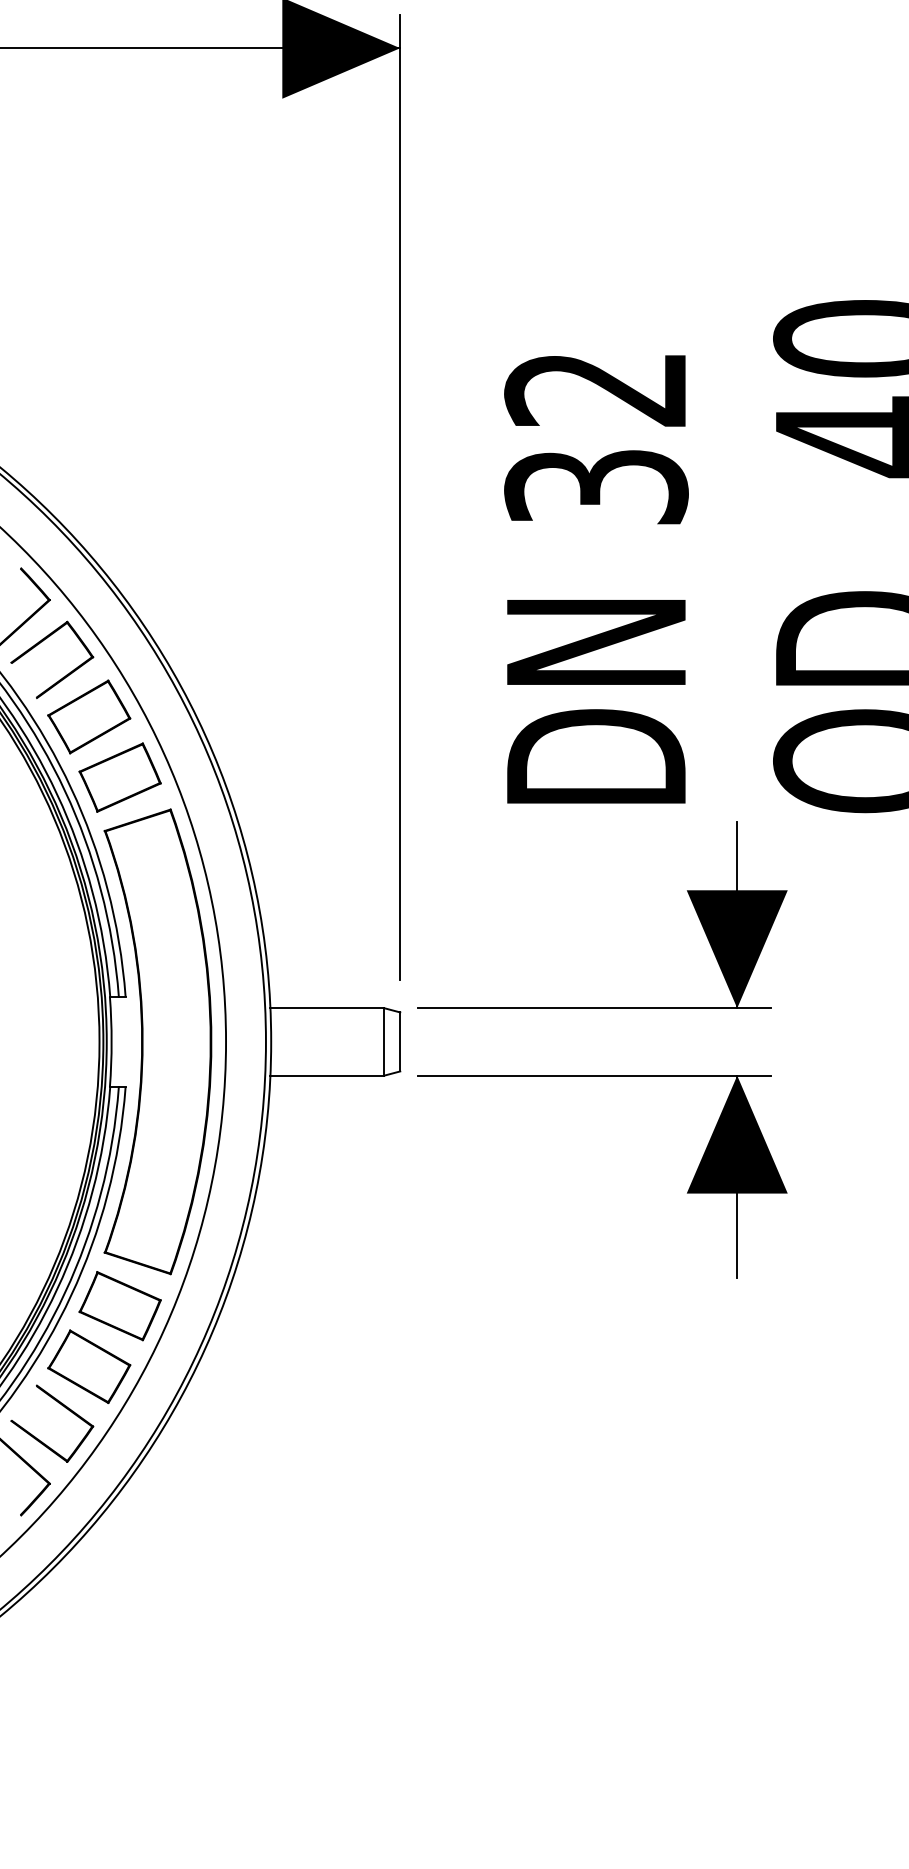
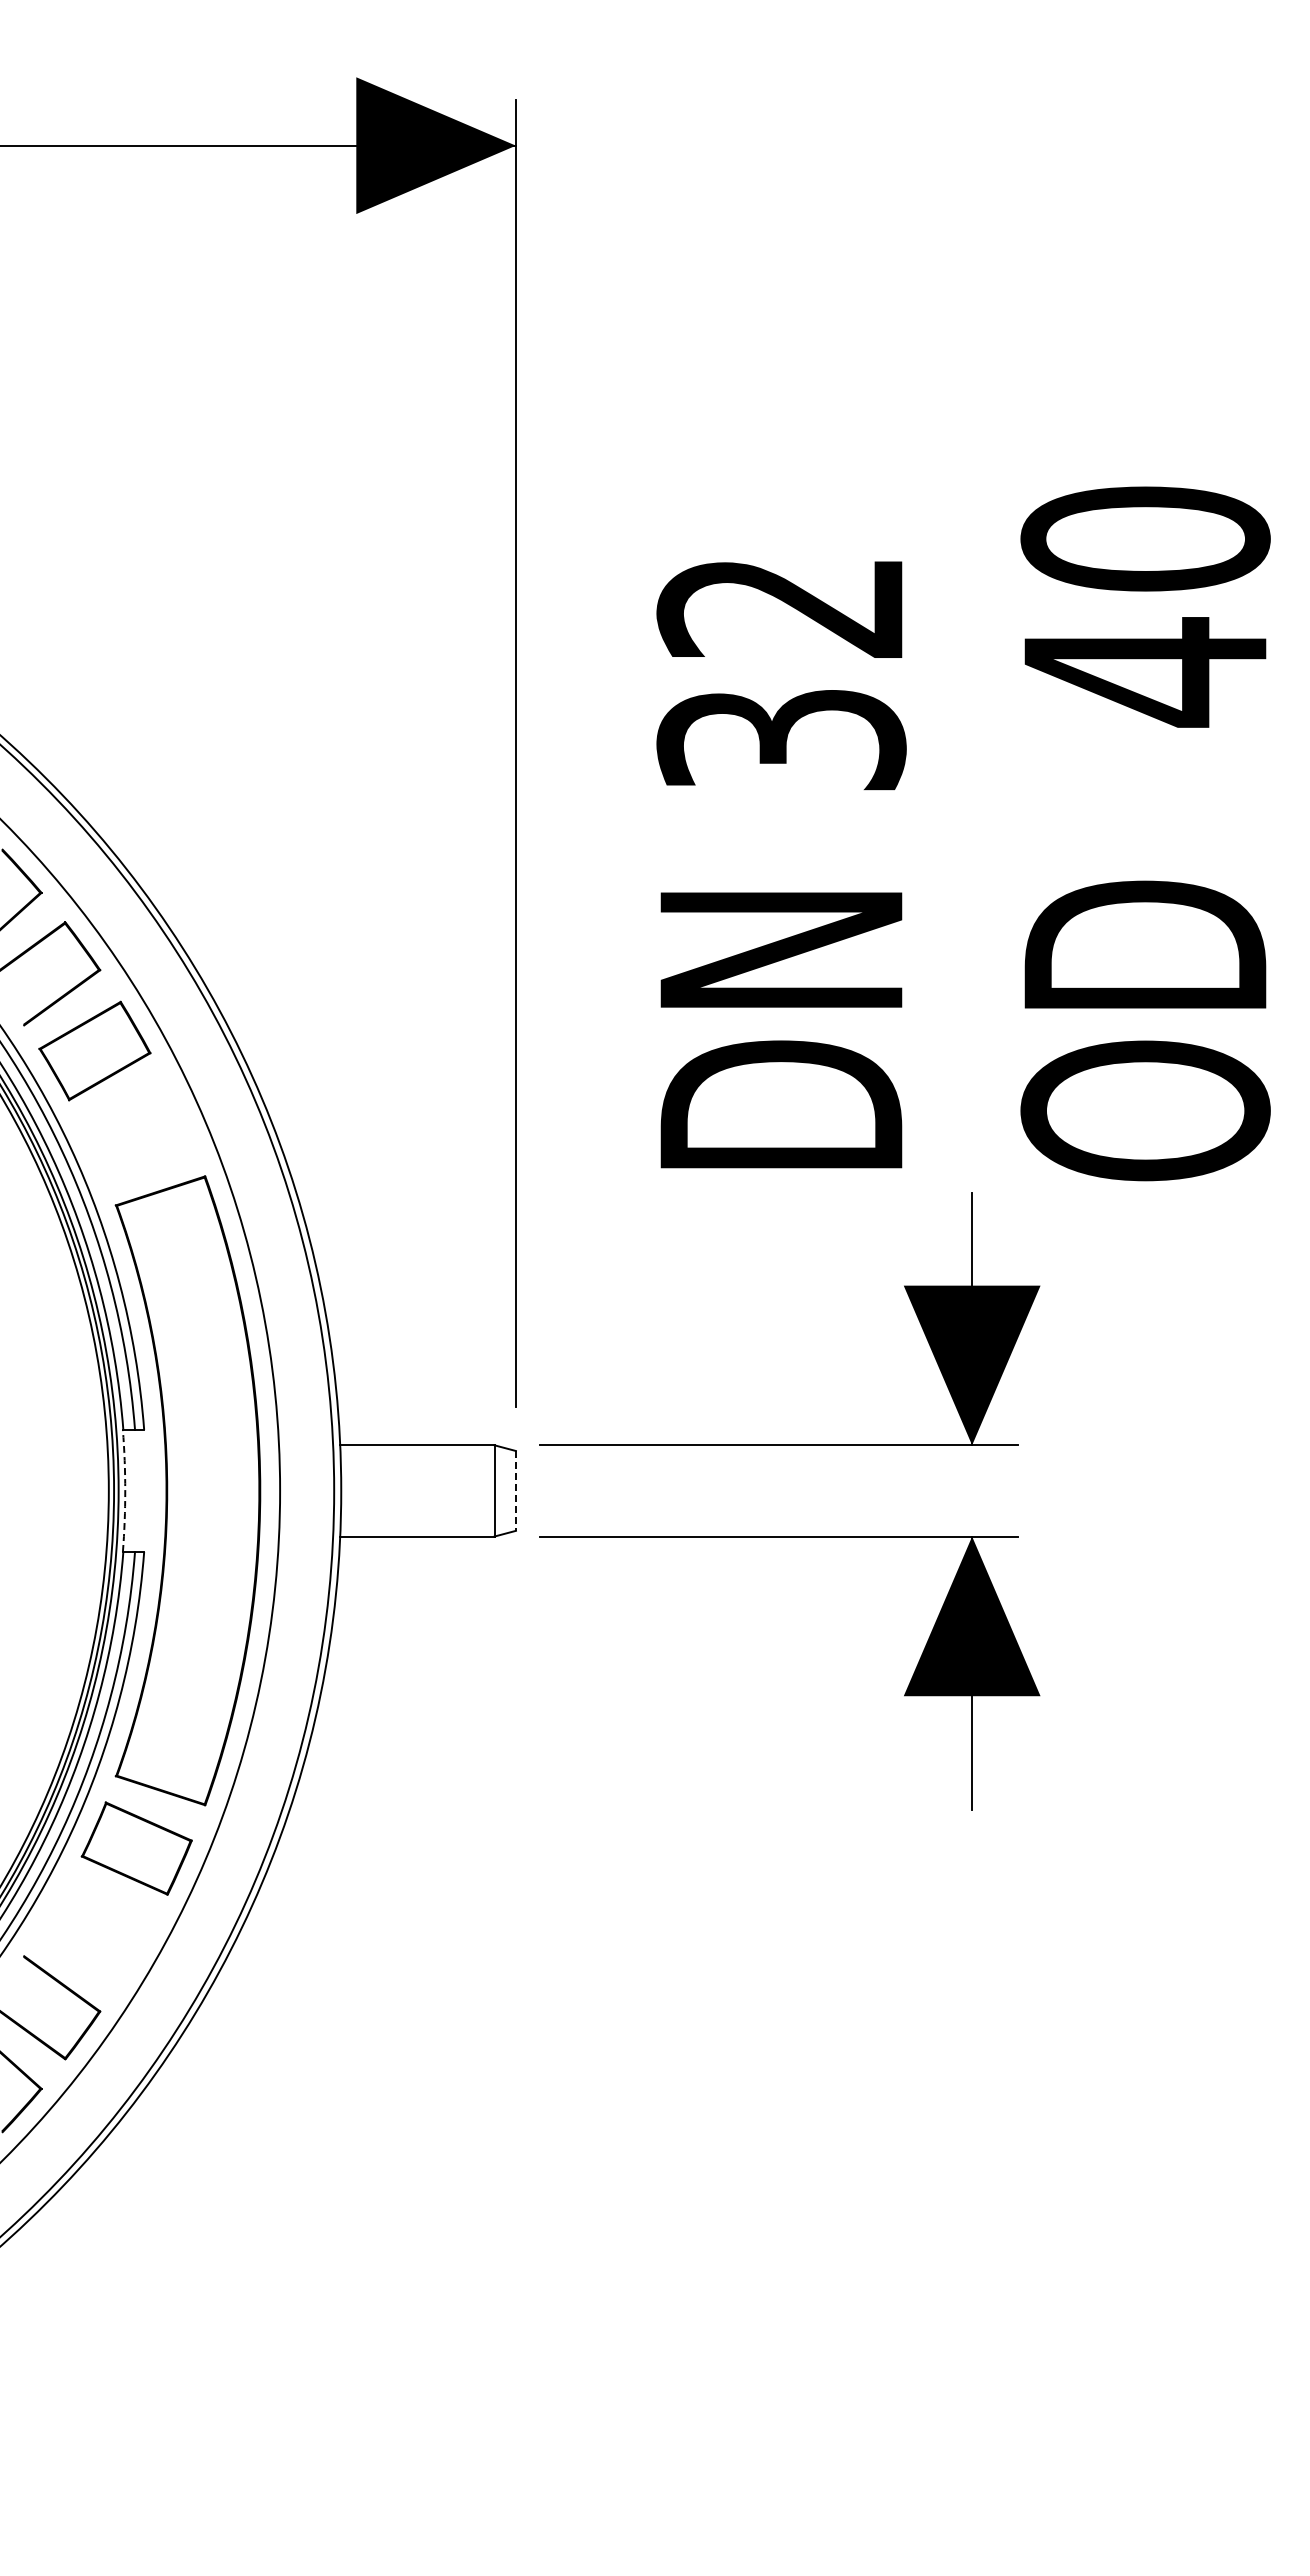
part: (119, 777) -> (136, 1133), removed
arc: (111, 1041) -> (125, 1490), solid -> dashed
line: (399, 1041) -> (515, 1490), solid -> dashed
part: (88, 1366) -> (94, 1930), removed

